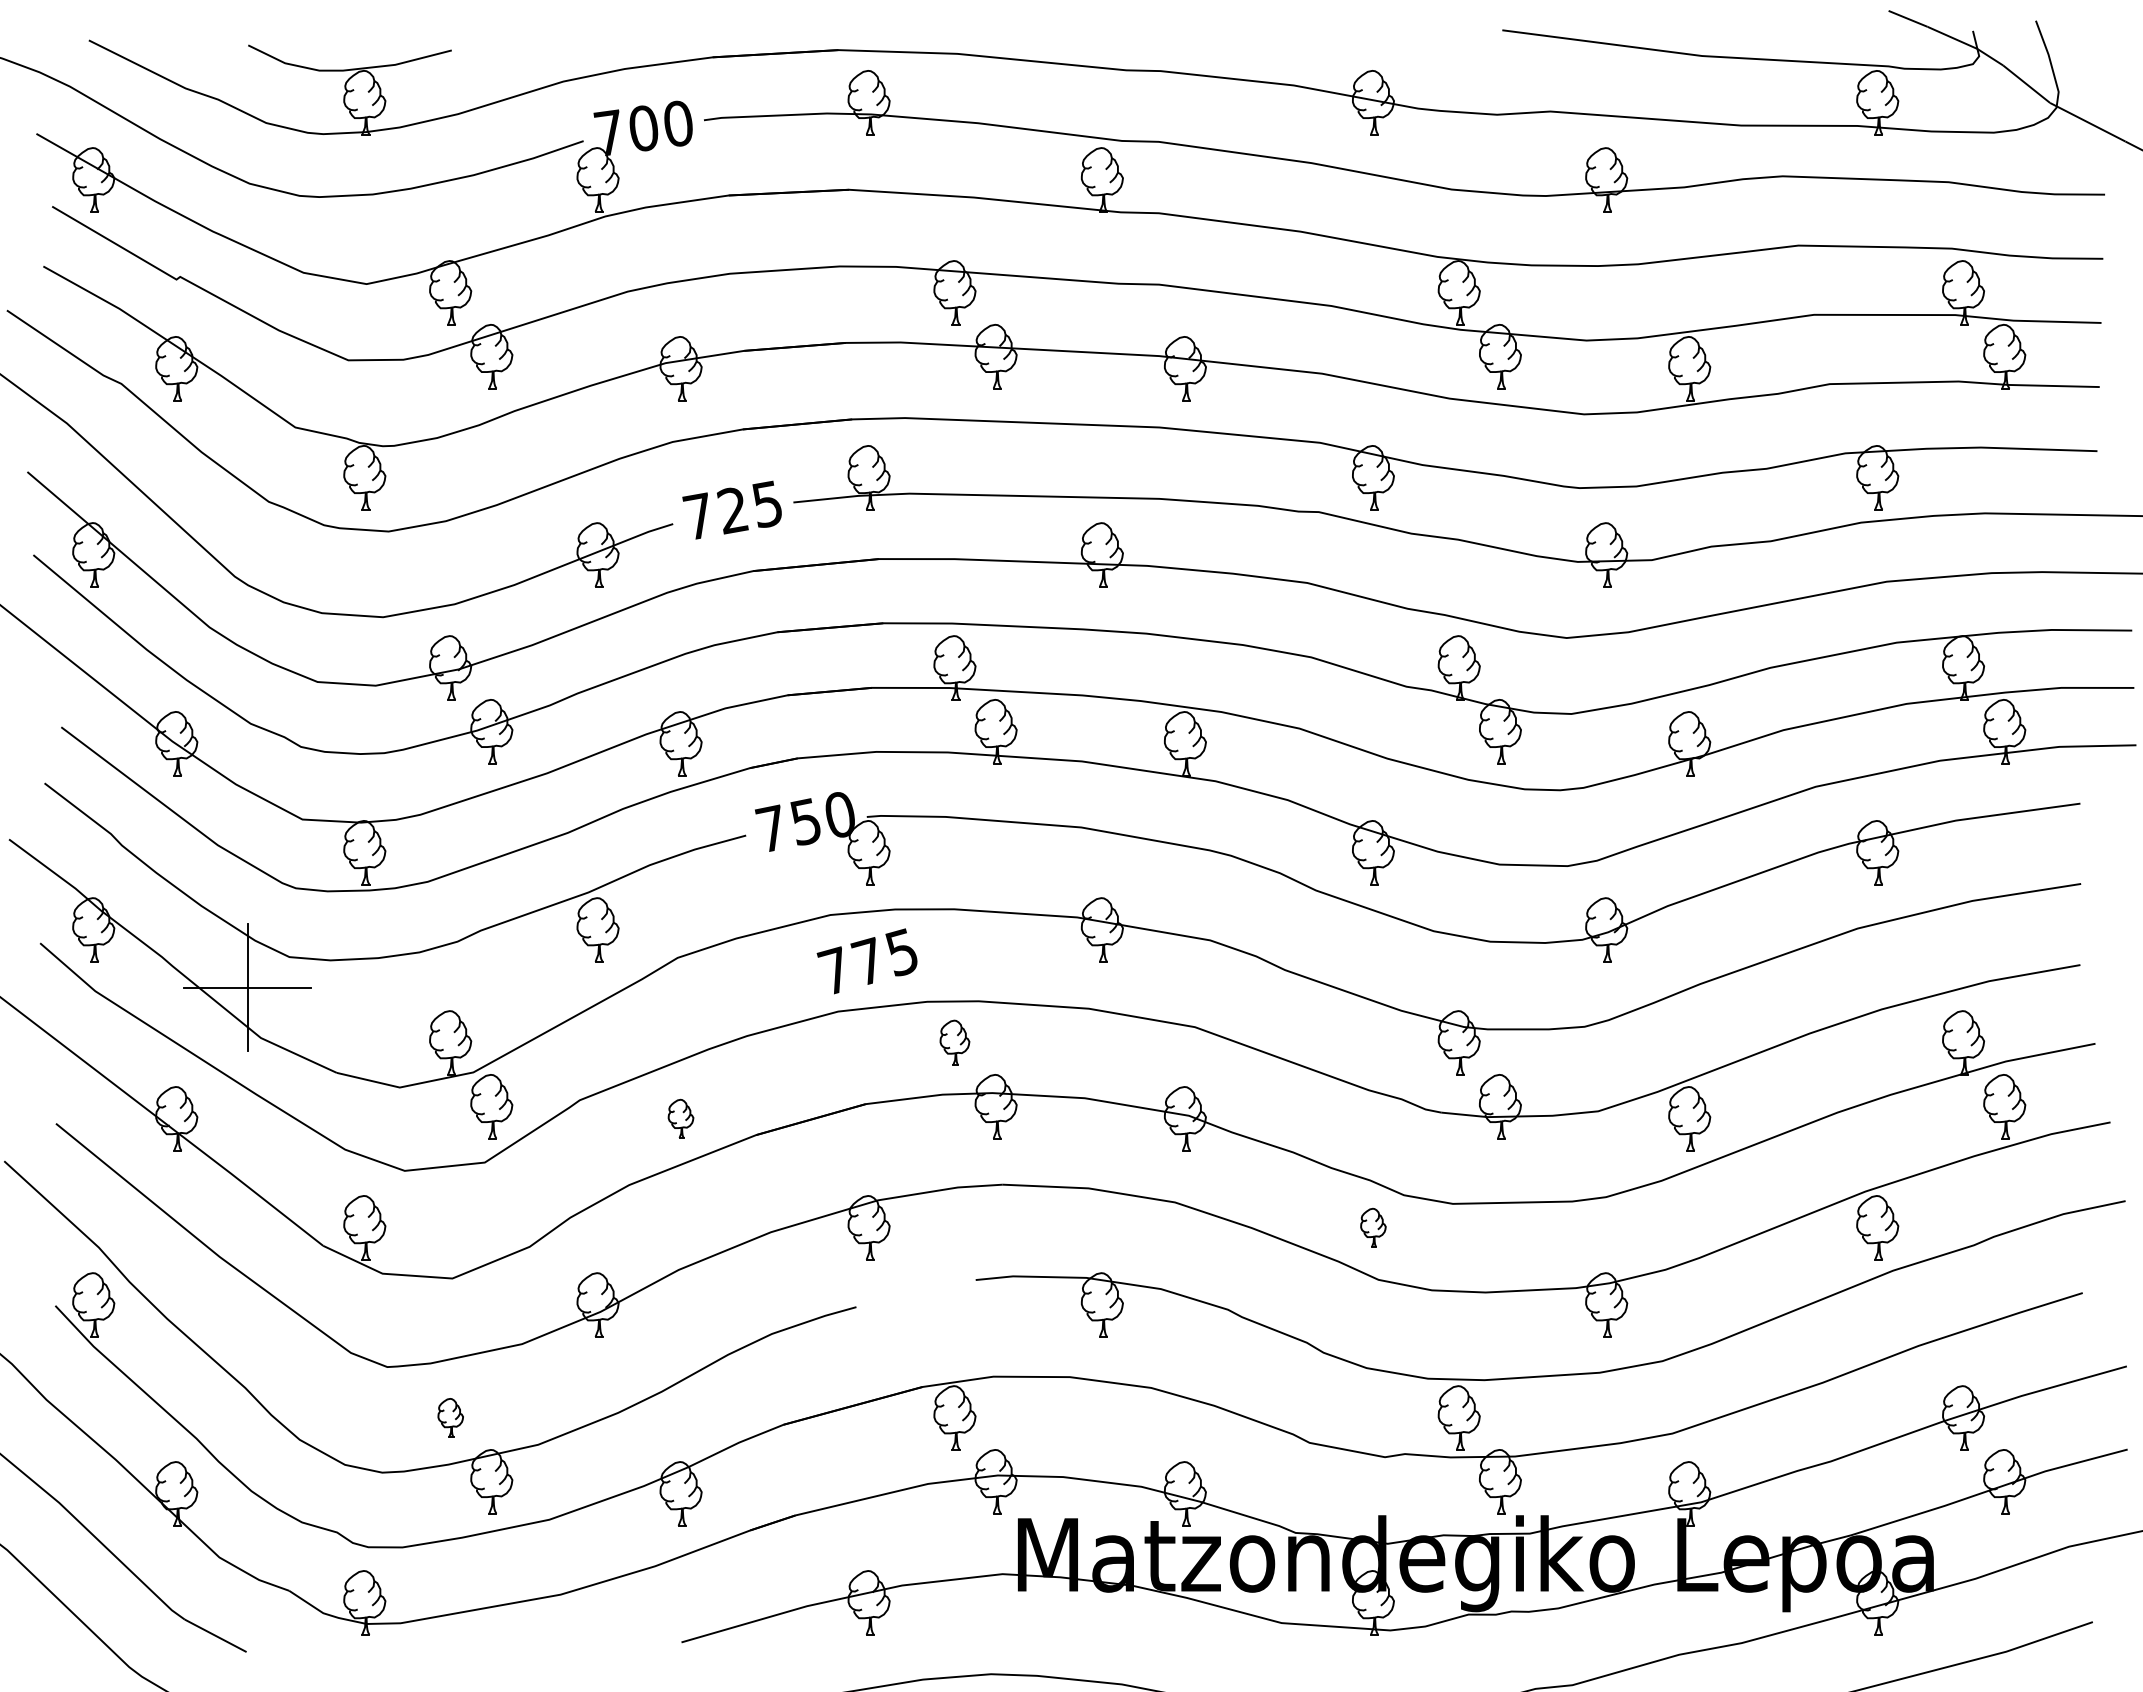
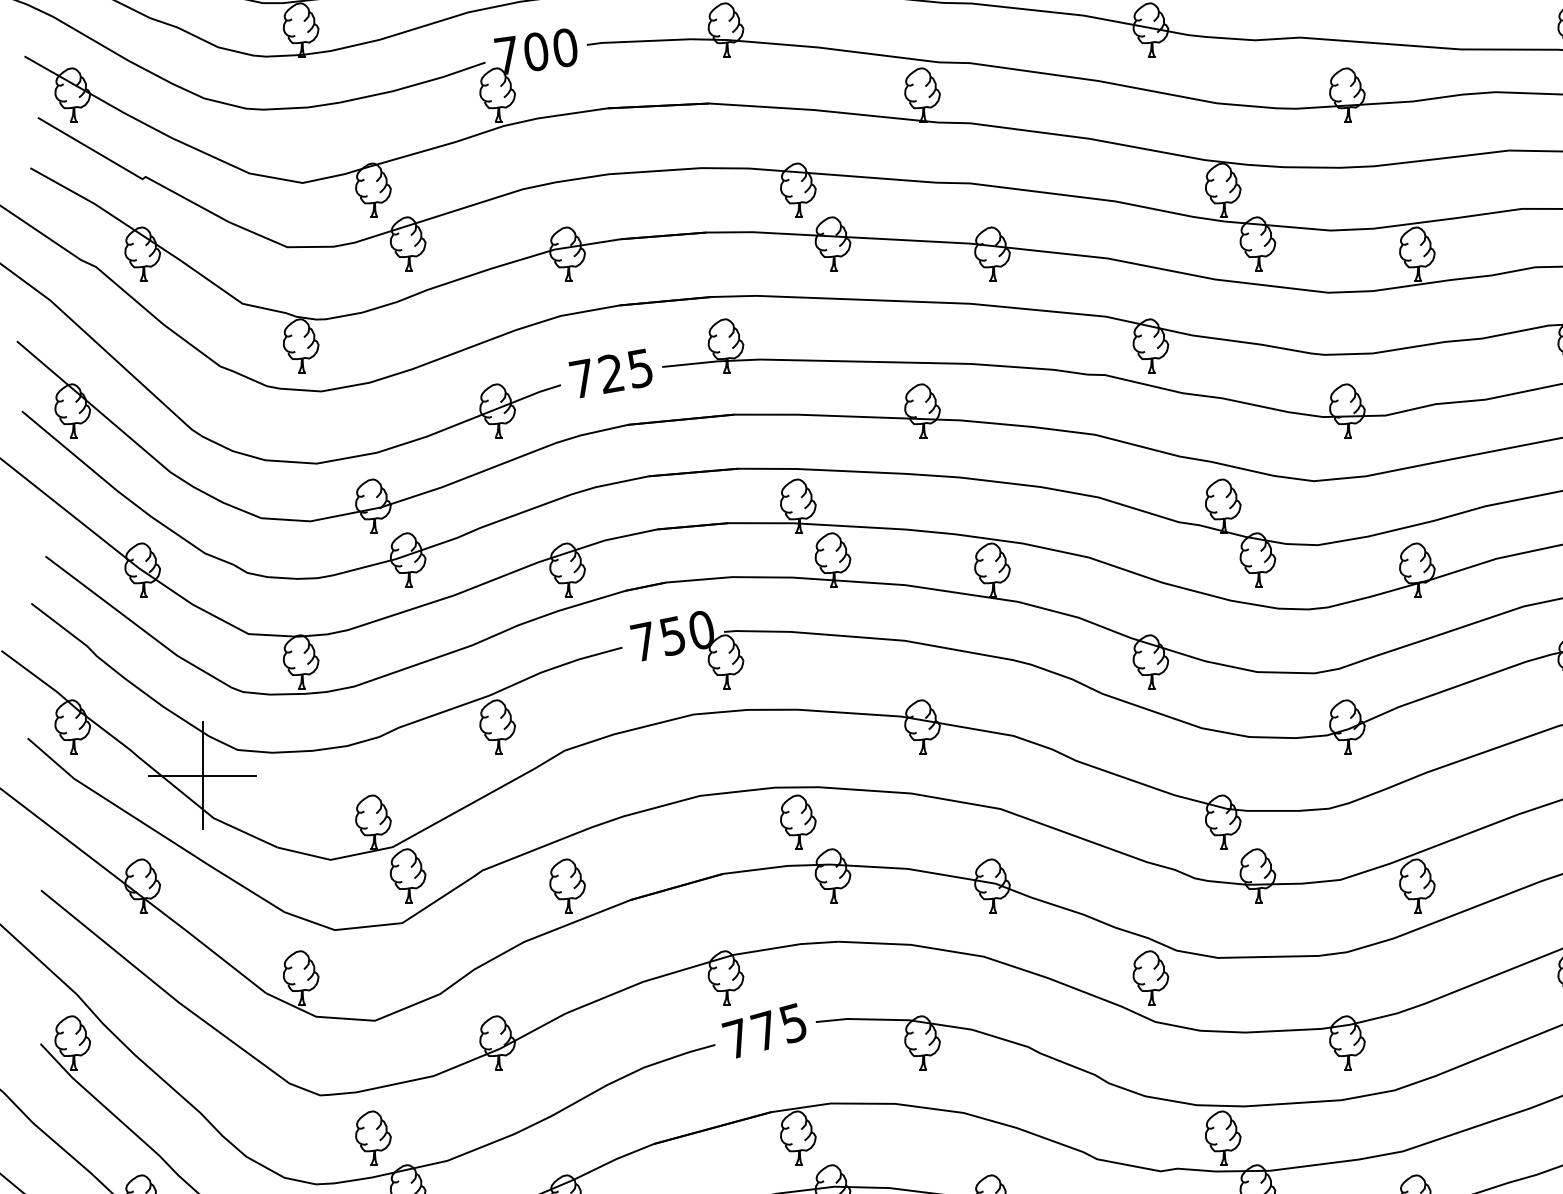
text: (866, 961) -> (763, 1030), moved
part: (954, 1042) -> (797, 821), size x1.43
part: (680, 1118) -> (567, 885), size x1.67
part: (1373, 1227) -> (1150, 977), size x1.67
part: (450, 1417) -> (373, 1137), size x1.67

